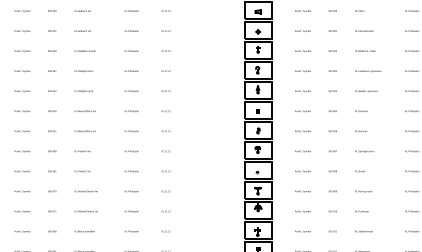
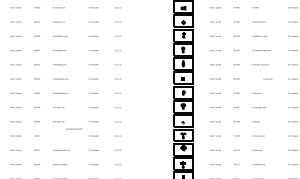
text: (360, 110) -> (267, 78), moved
text: (85, 190) -> (73, 128), moved

